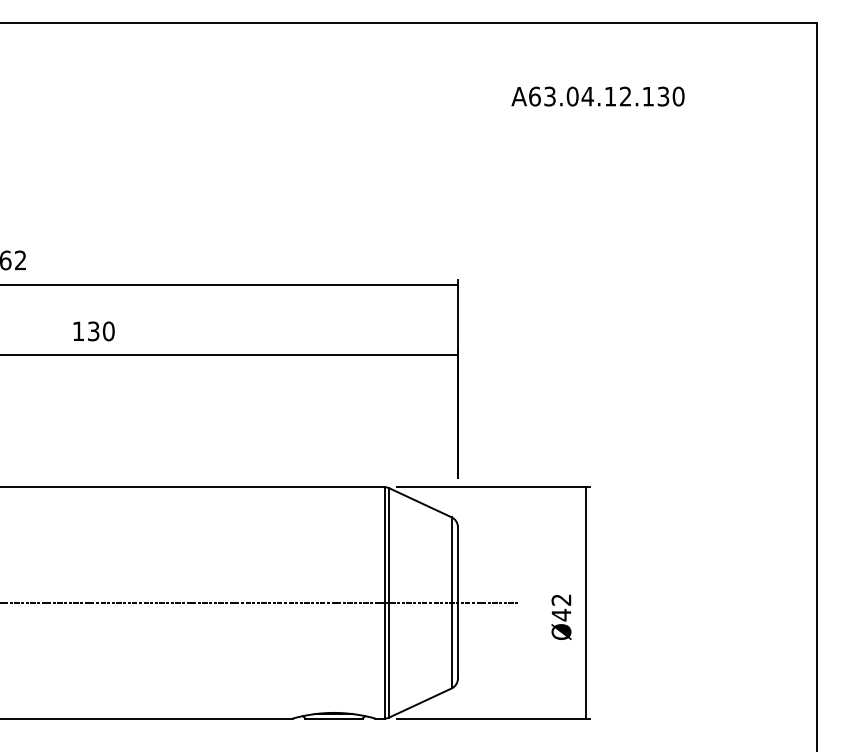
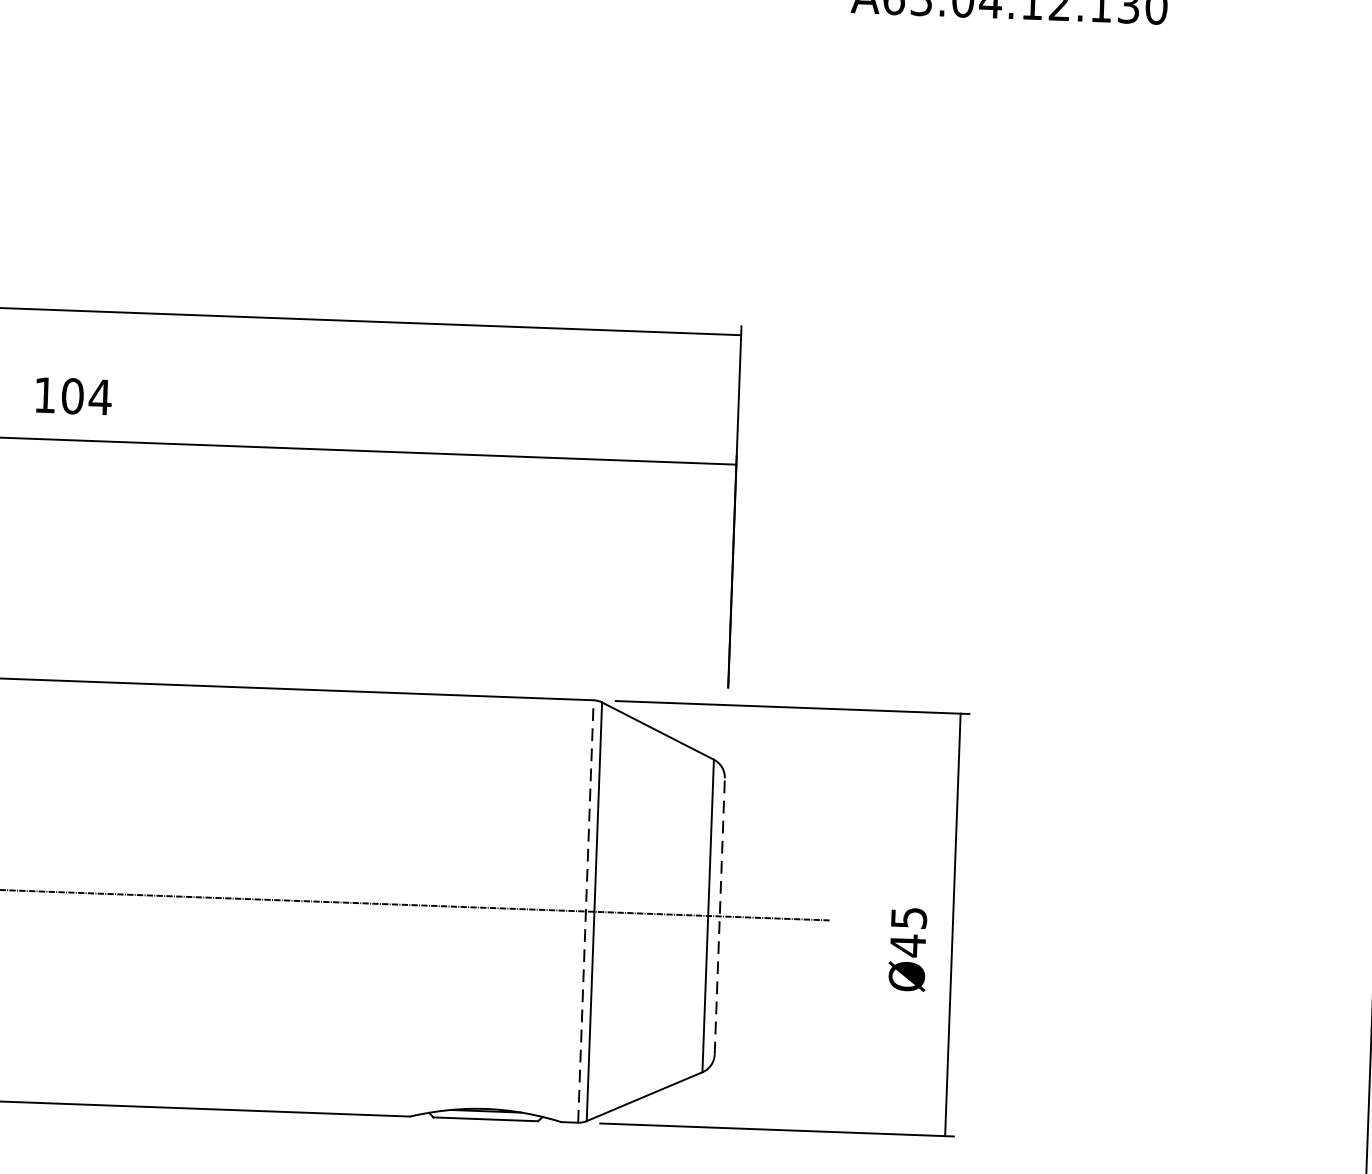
text: (101, 331) -> (87, 396), 130 -> 104
text: (561, 599) -> (909, 917), Ø42 -> Ø45
line: (384, 602) -> (585, 910), solid -> dashed
line: (457, 602) -> (718, 915), solid -> dashed

